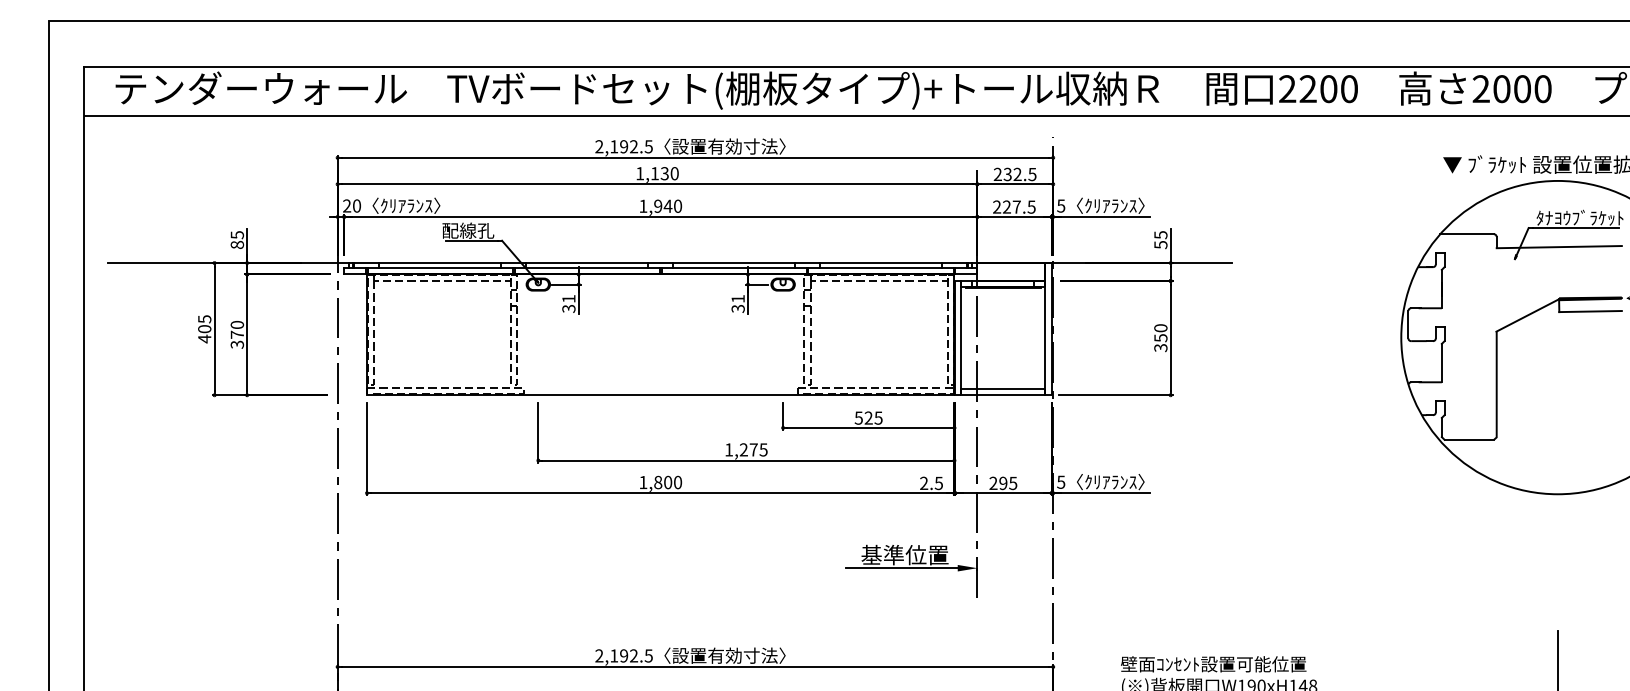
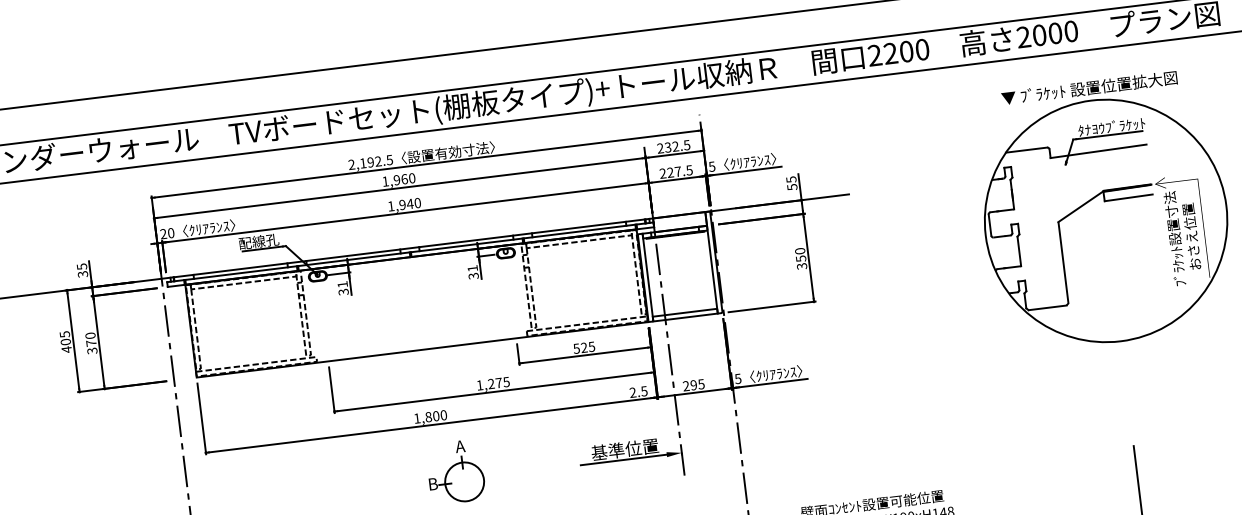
text: (659, 173) -> (400, 179), 1,130 -> 1,960
text: (236, 244) -> (82, 274), 85 -> 35
part: (684, 557) -> (455, 472), added

